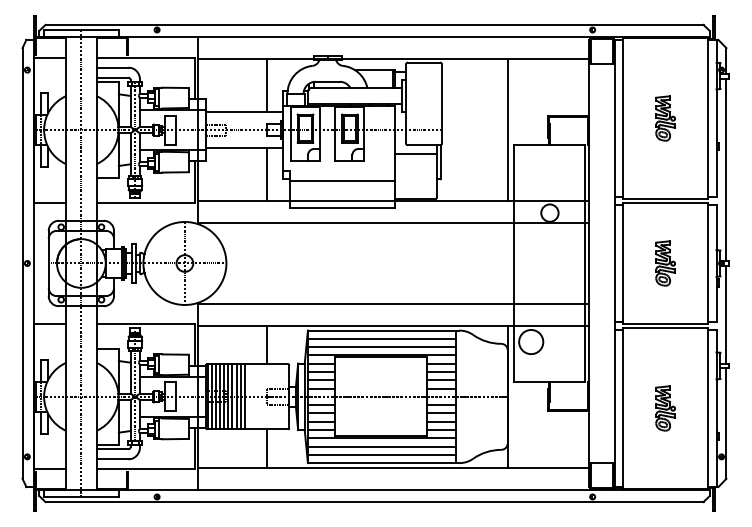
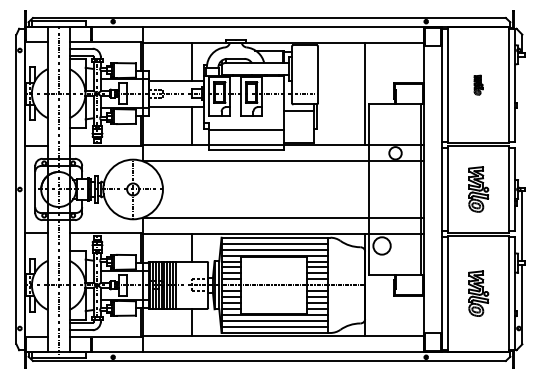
part: (665, 118) -> (478, 85), size x0.6
line: (726, 169) -> (522, 121), removed
part: (665, 263) -> (478, 189), size x1.4
part: (665, 408) -> (478, 293), size x1.4

